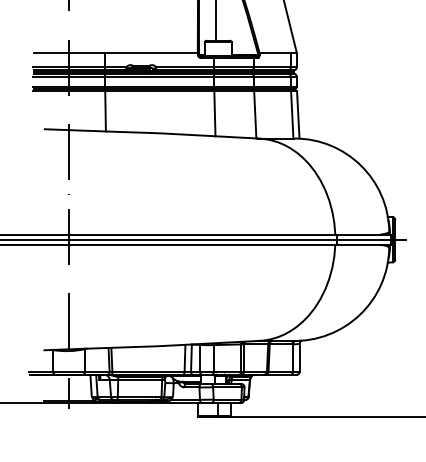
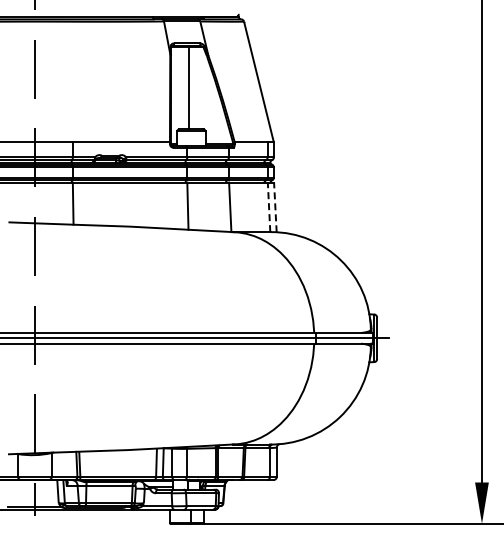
line: (292, 115) -> (269, 207), solid -> dashed
line: (298, 115) -> (275, 207), solid -> dashed

